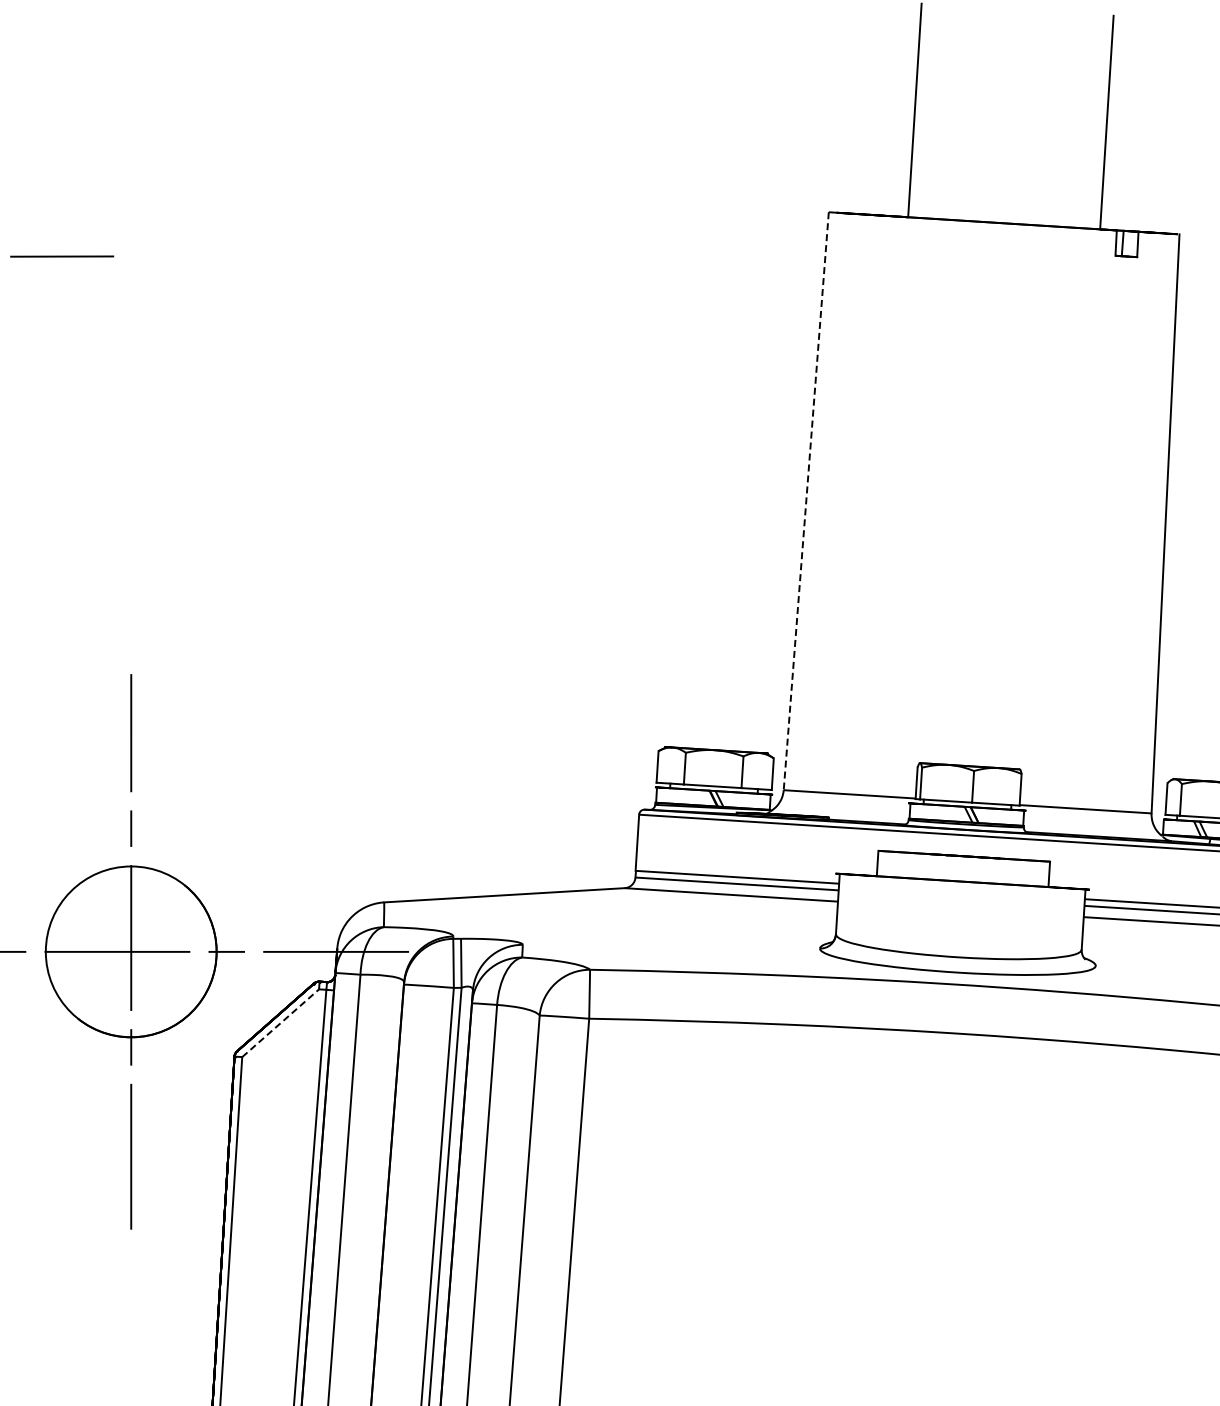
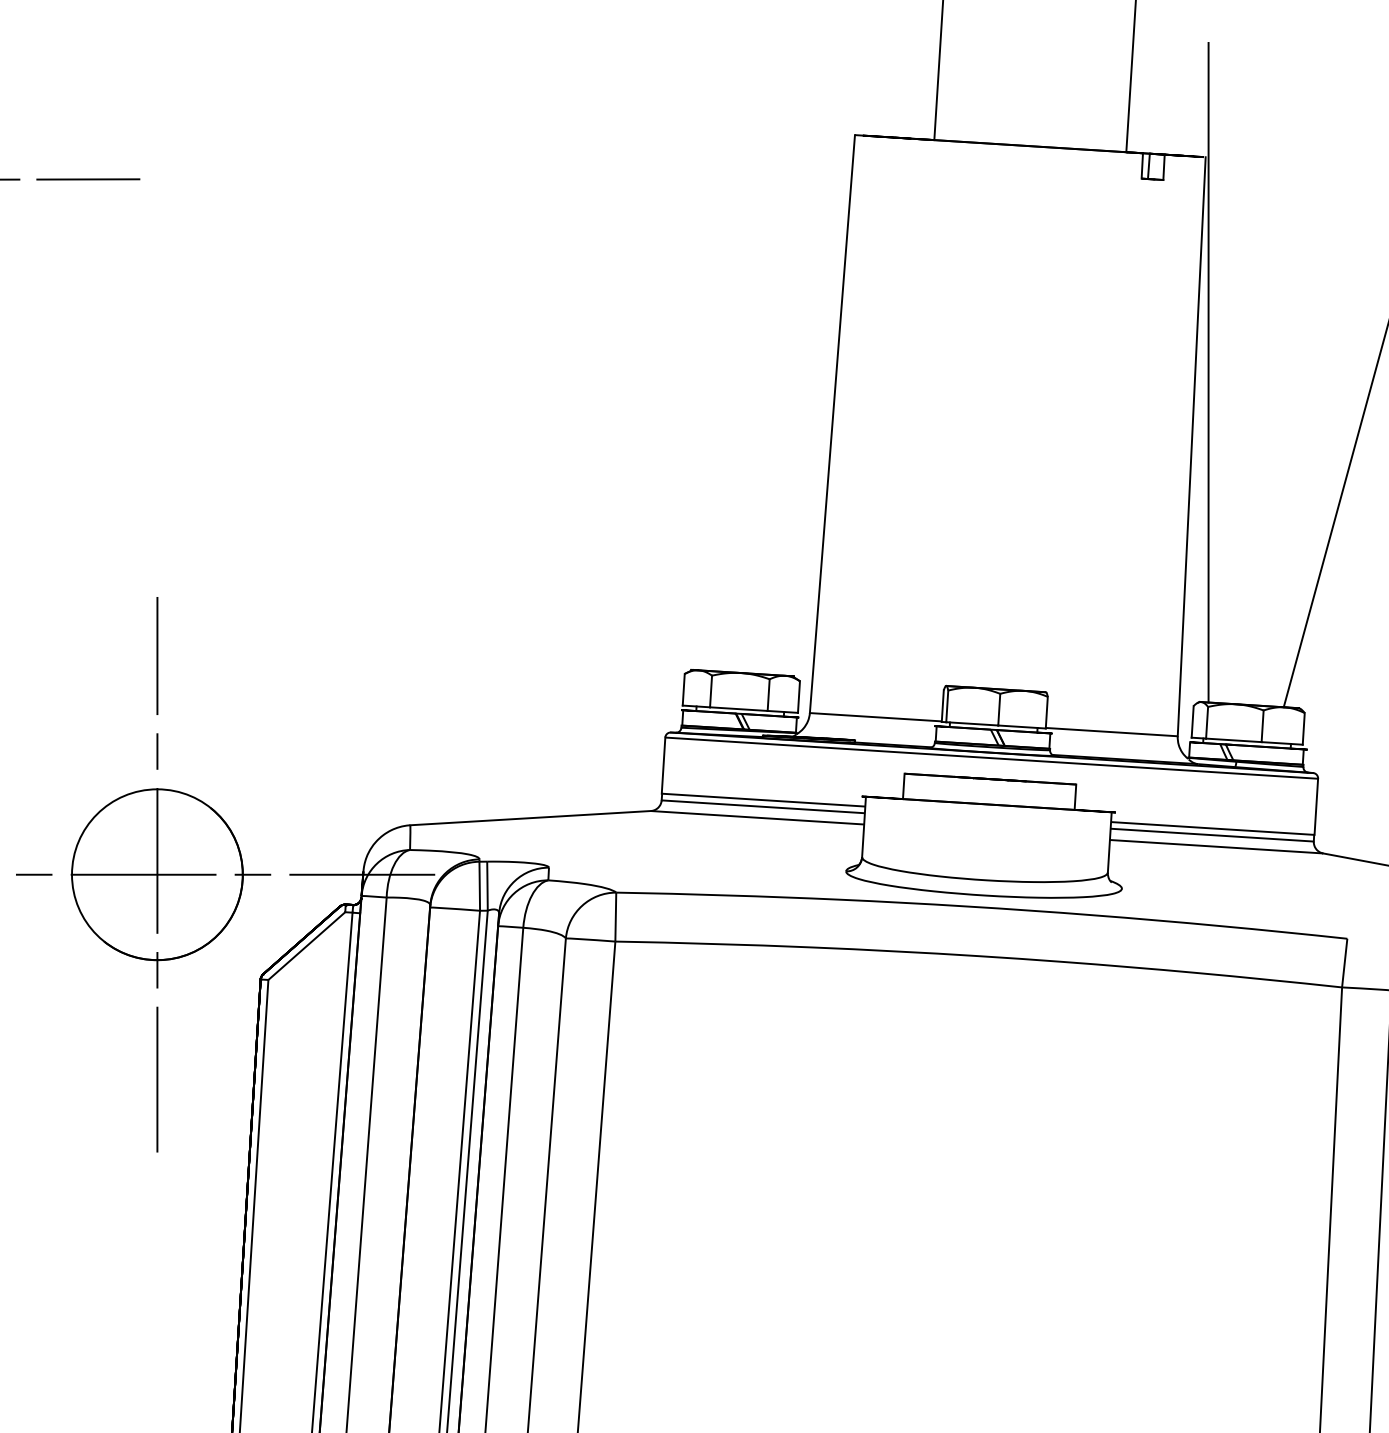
line: (1182, 449) -> (1208, 372), added
line: (806, 501) -> (832, 424), dashed -> solid
line: (281, 1022) -> (307, 945), dashed -> solid

